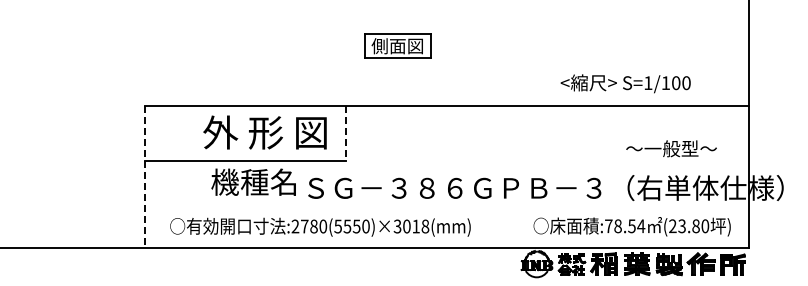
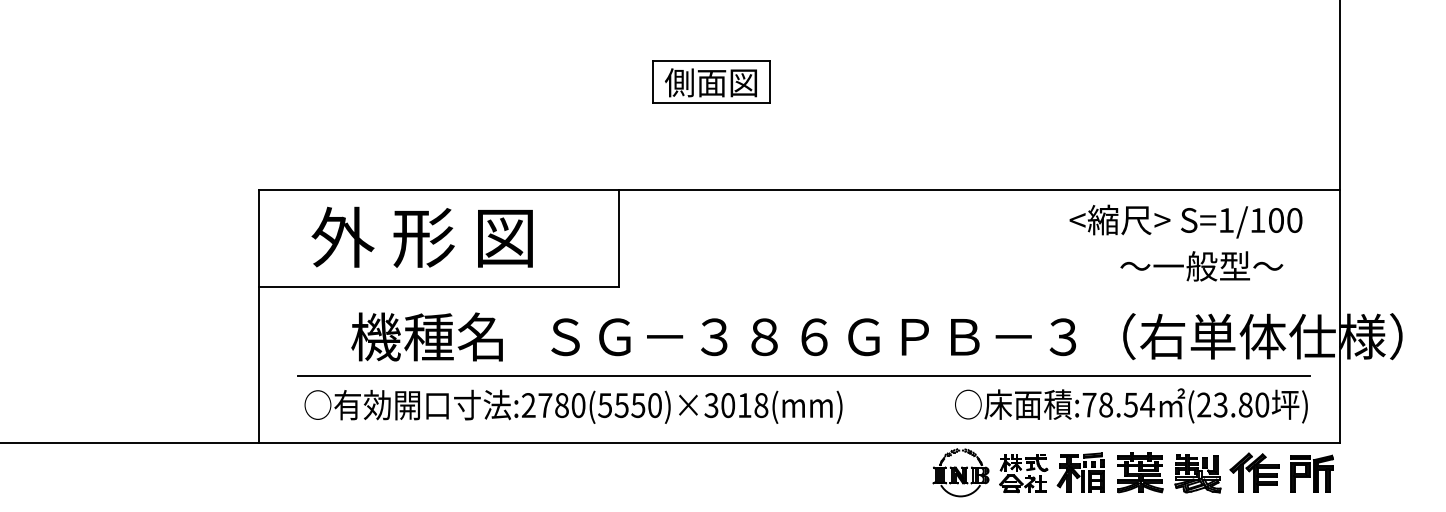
text: (625, 83) -> (1185, 221), moved
text: (264, 132) -> (421, 237), moved
line: (345, 133) -> (618, 238), dashed -> solid
line: (144, 176) -> (258, 315), dashed -> solid
text: (253, 181) -> (426, 335), moved
line: (449, 210) -> (804, 376), added

